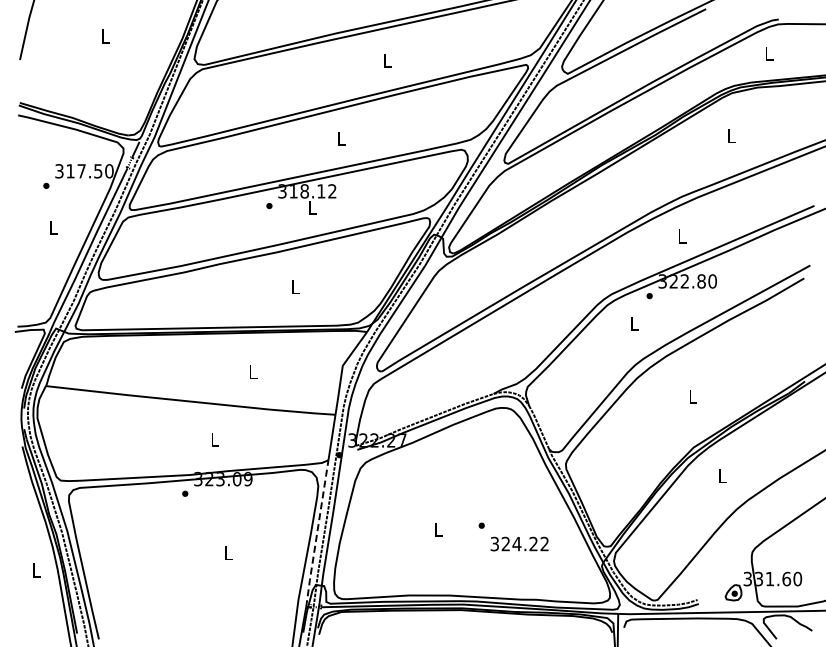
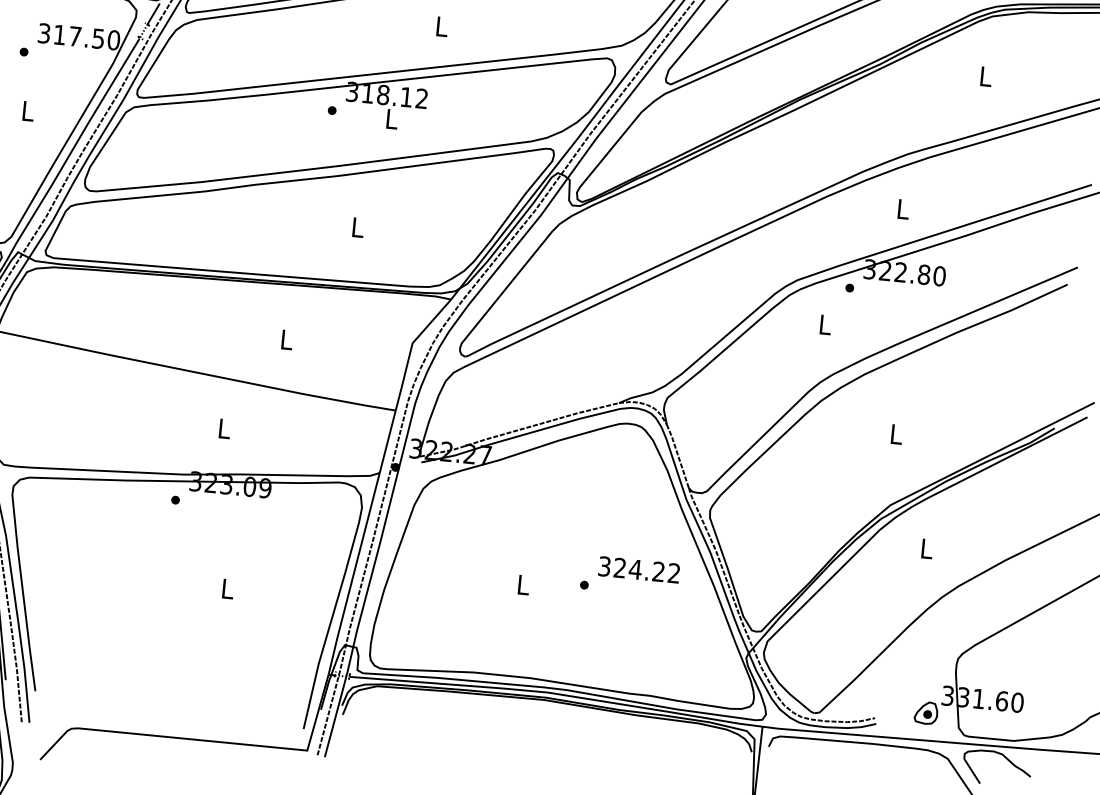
line: (317, 534) -> (354, 574), dashed -> solid
text: (519, 543) -> (639, 569), moved

